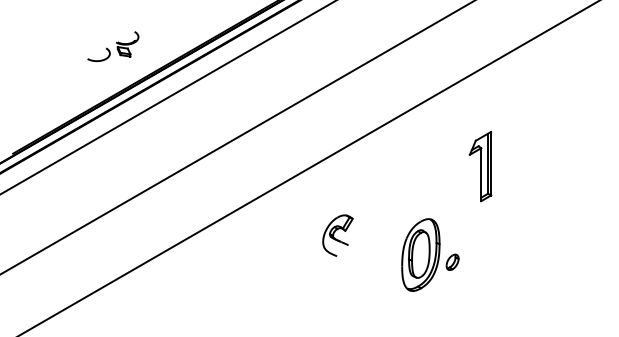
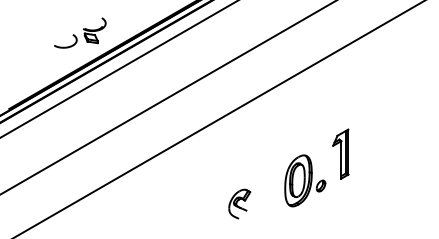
part: (113, 45) -> (80, 32), size x1.43
part: (480, 165) -> (340, 153), moved
part: (337, 234) -> (239, 203), moved

